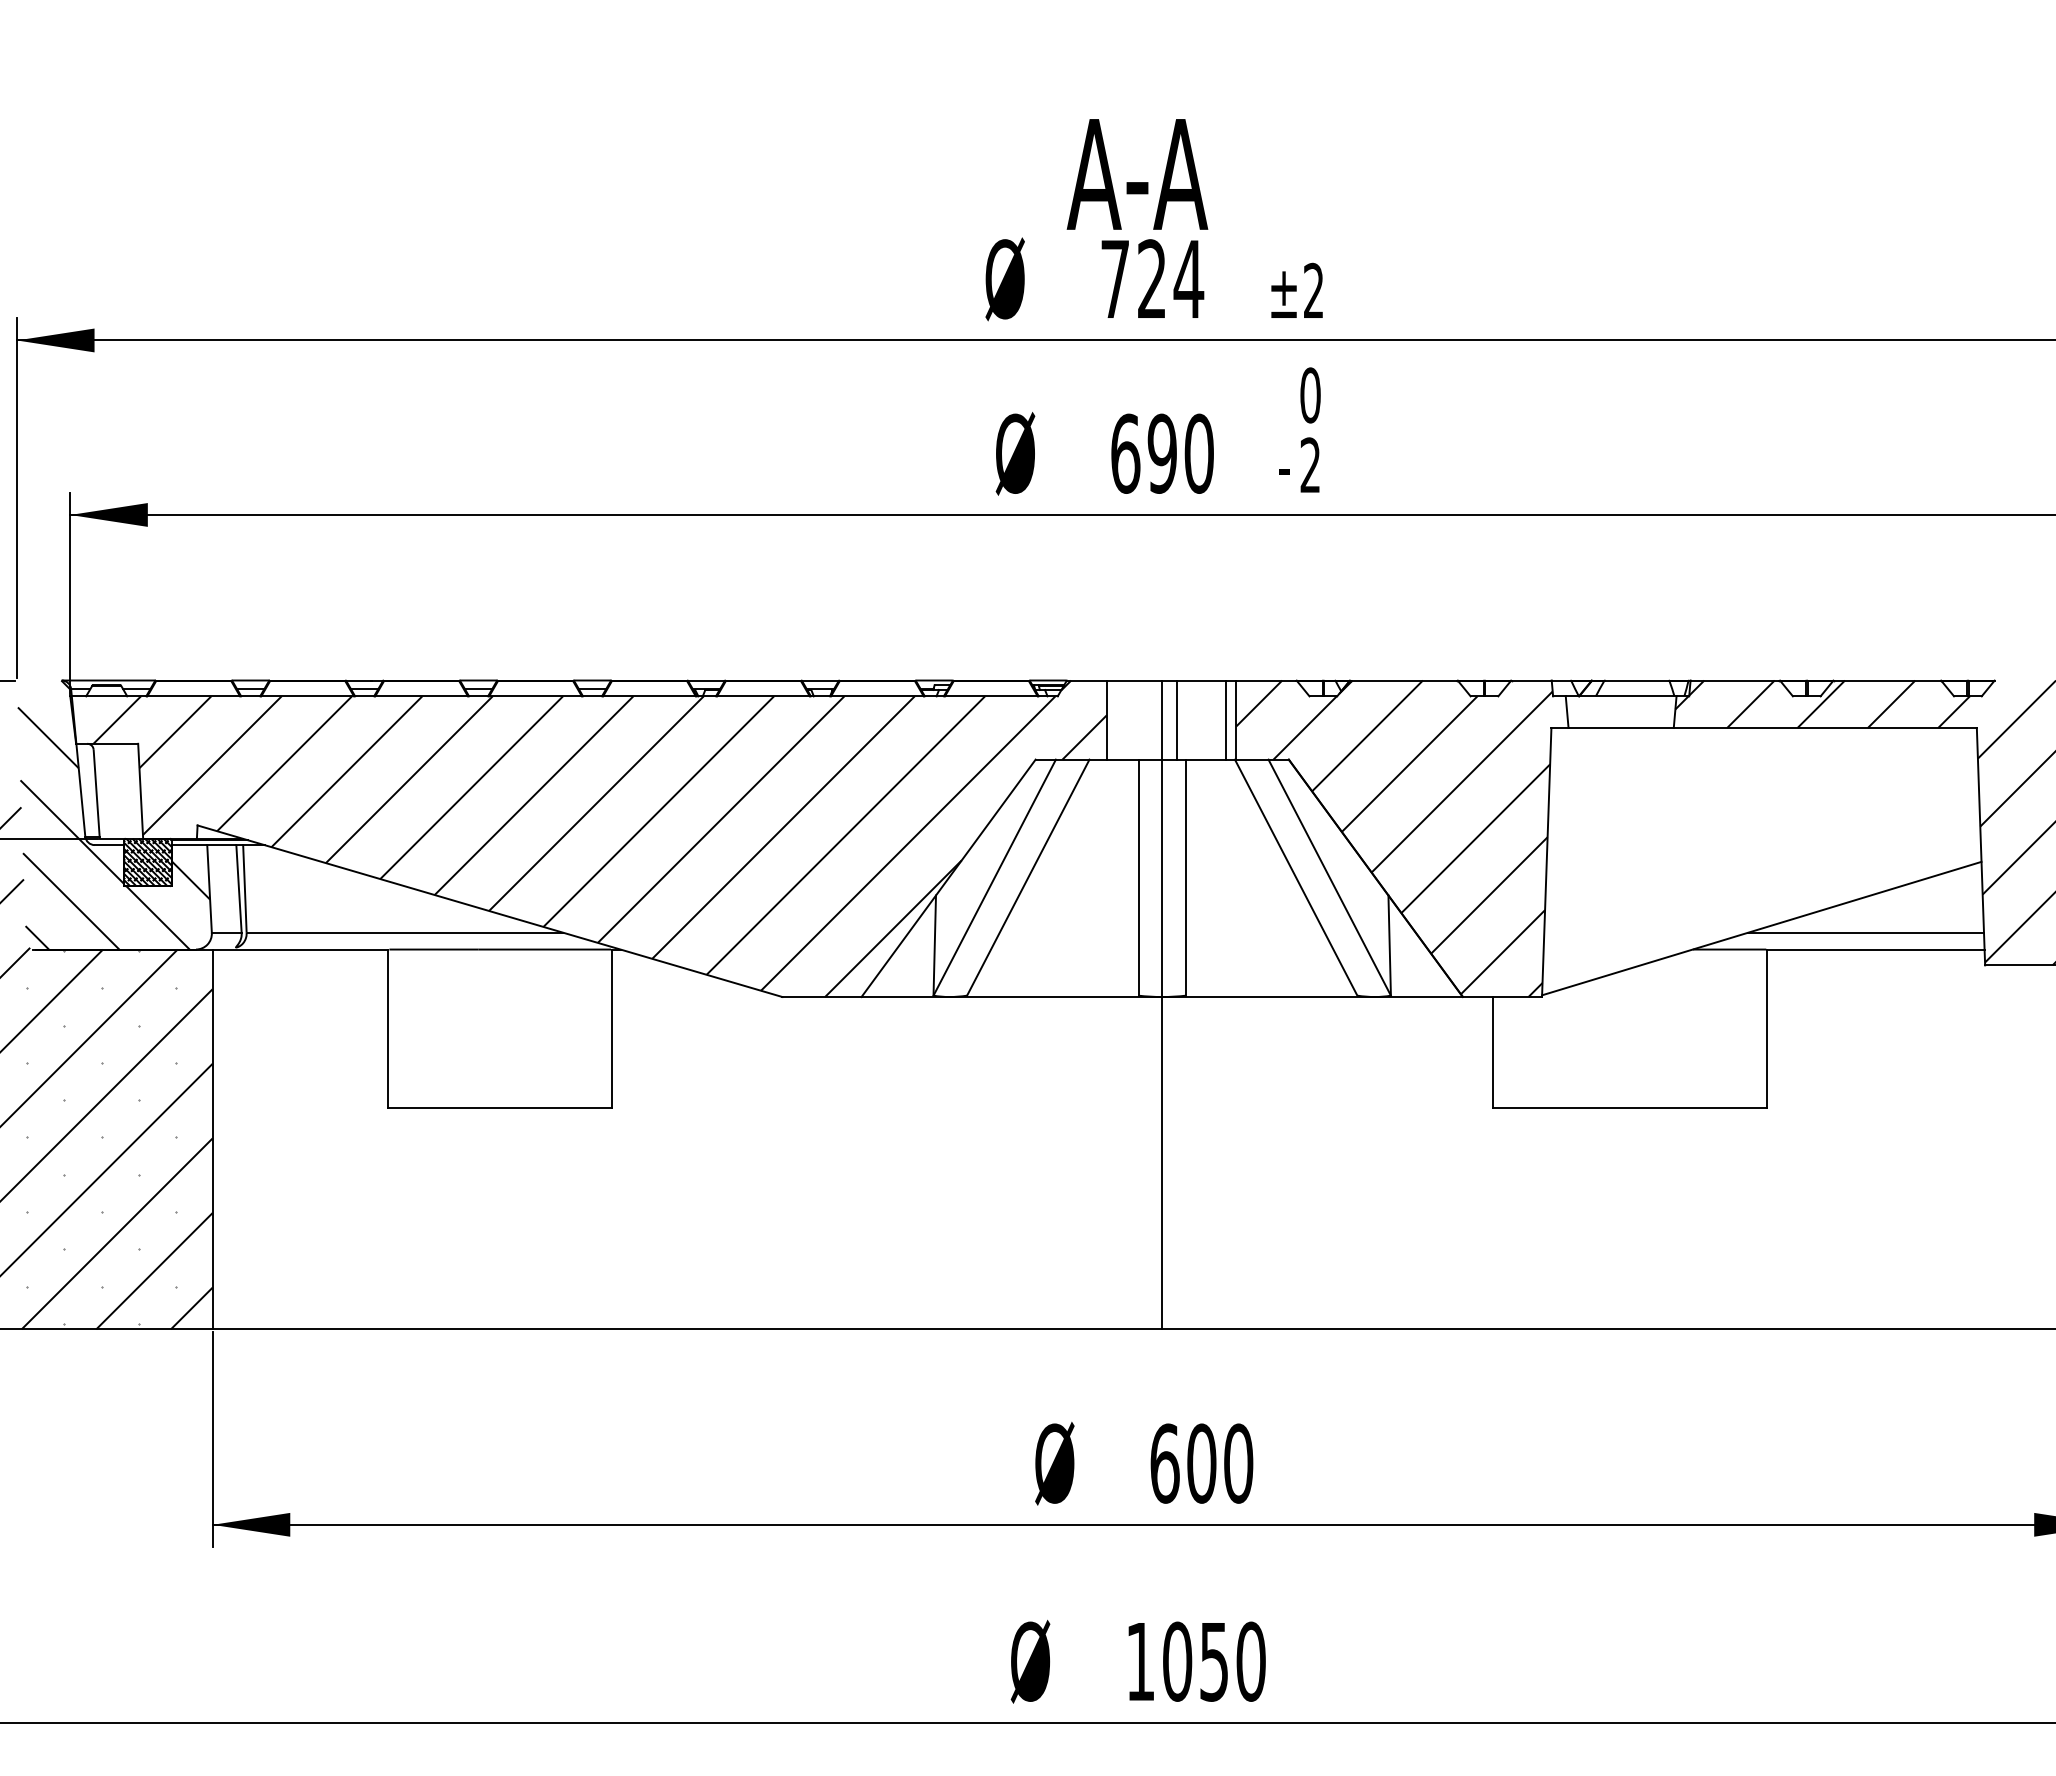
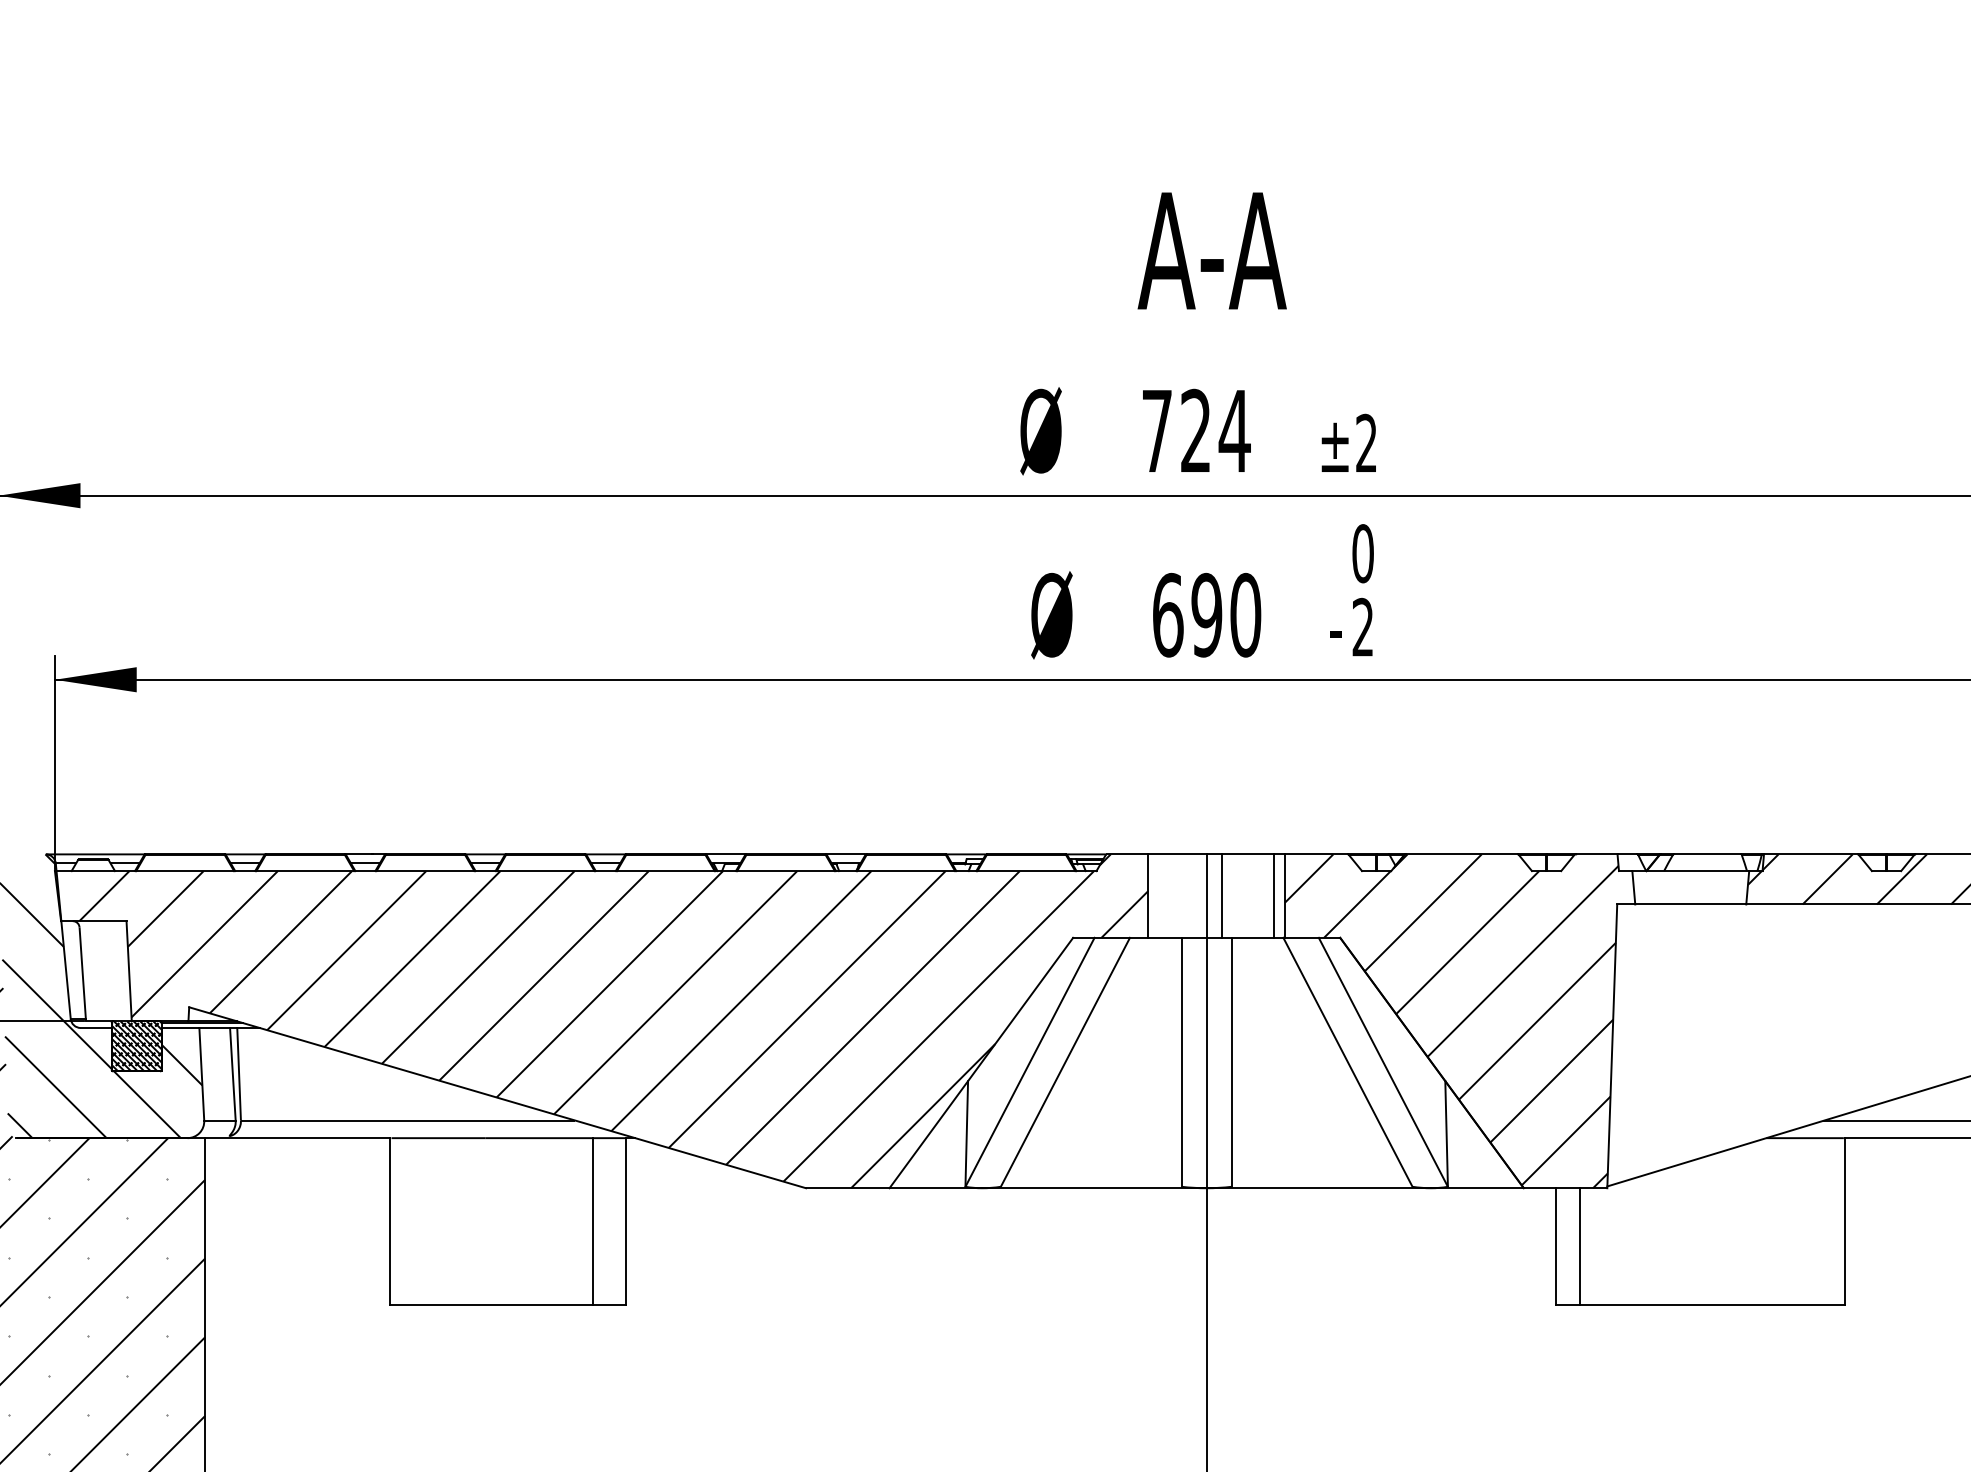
text: (1137, 174) -> (1212, 251), moved
line: (580, 1028) -> (593, 1221), added
line: (1515, 1052) -> (1579, 1246), added

